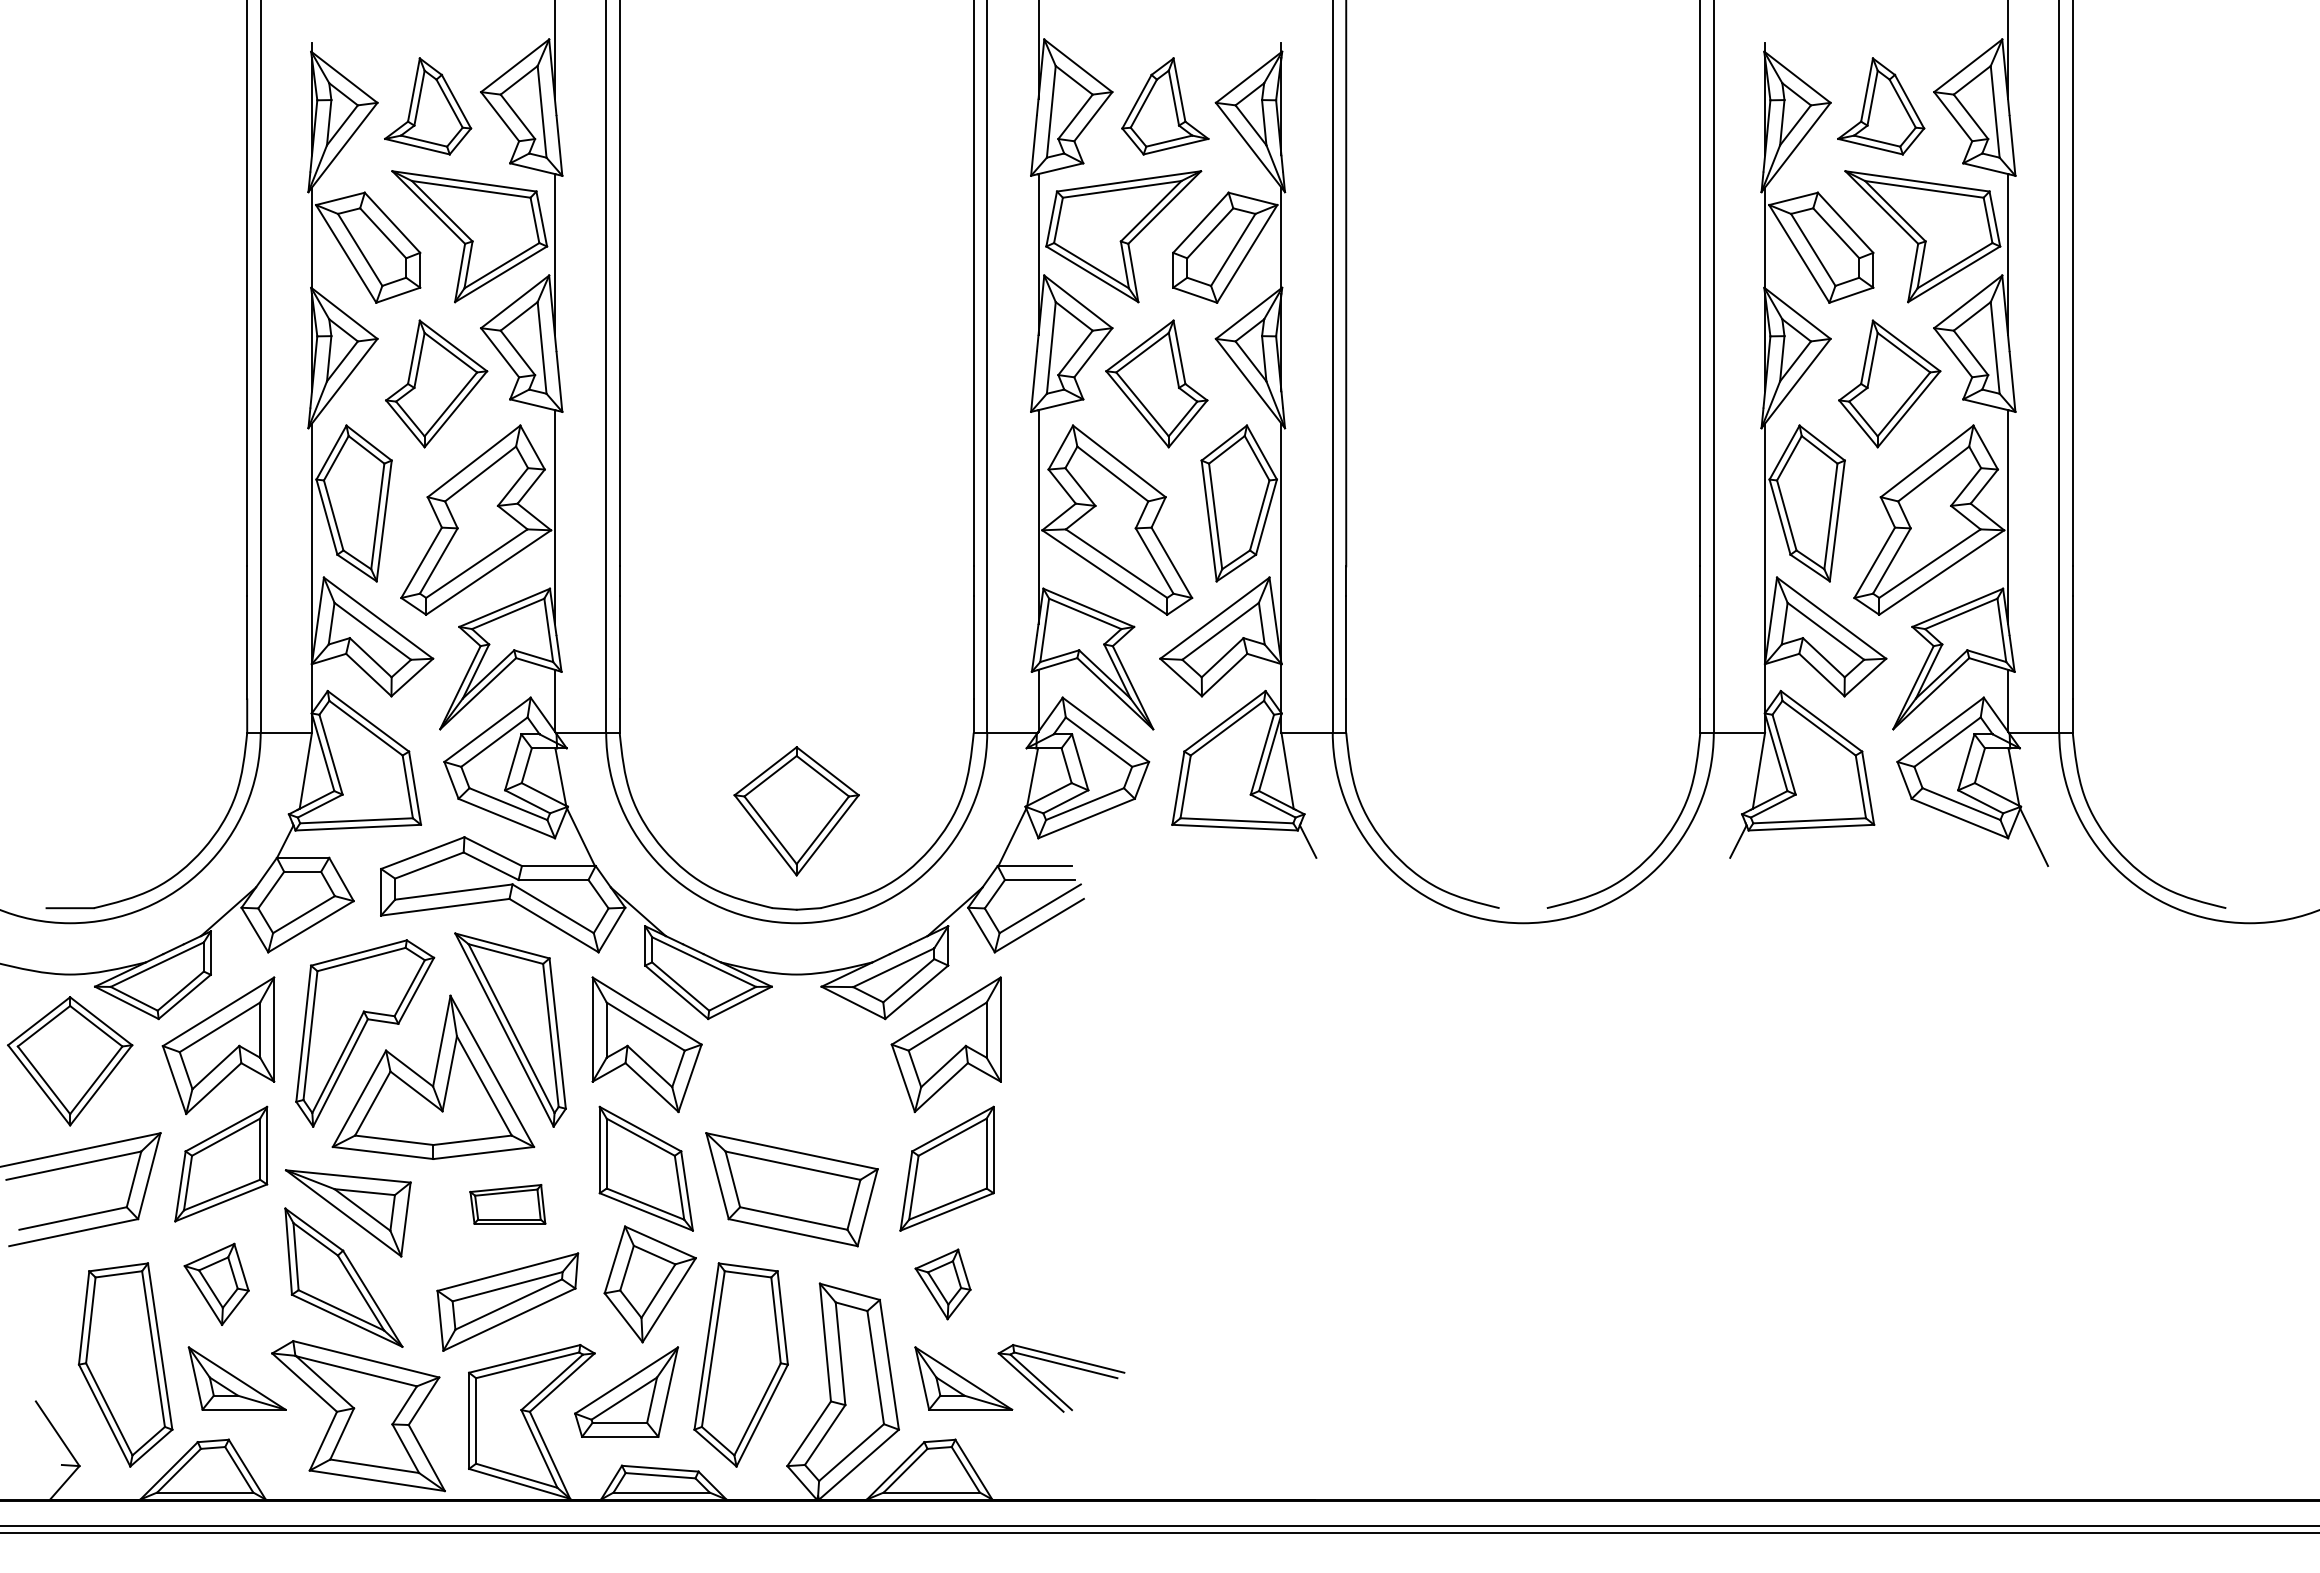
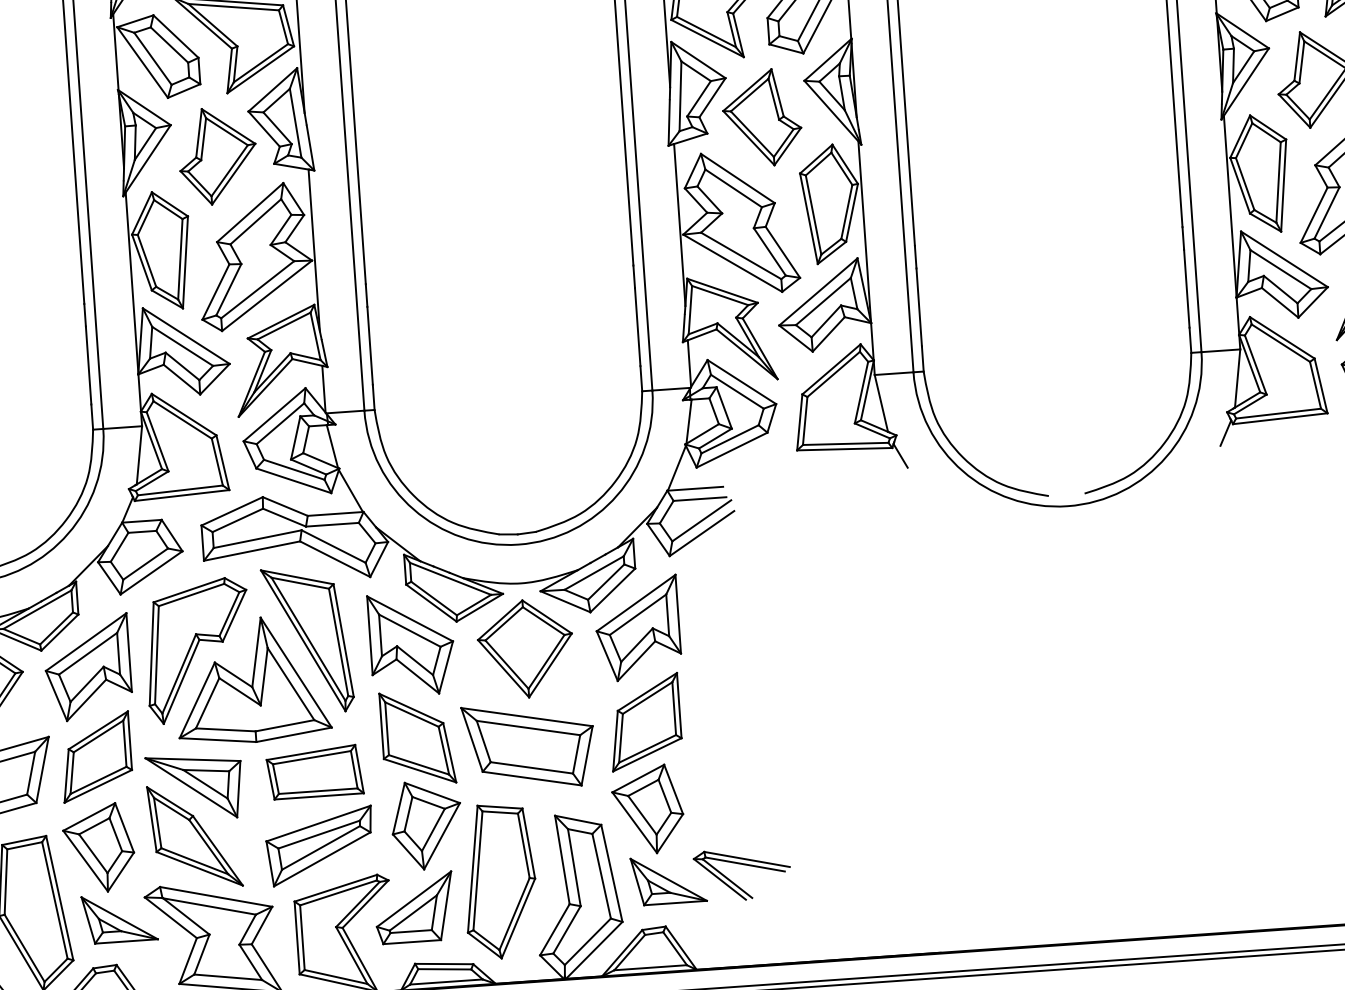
part: (796, 811) -> (525, 649), moved
part: (507, 1204) -> (314, 772), size x1.67
part: (216, 1284) -> (99, 848), size x1.43
part: (942, 1284) -> (647, 809), size x1.67

